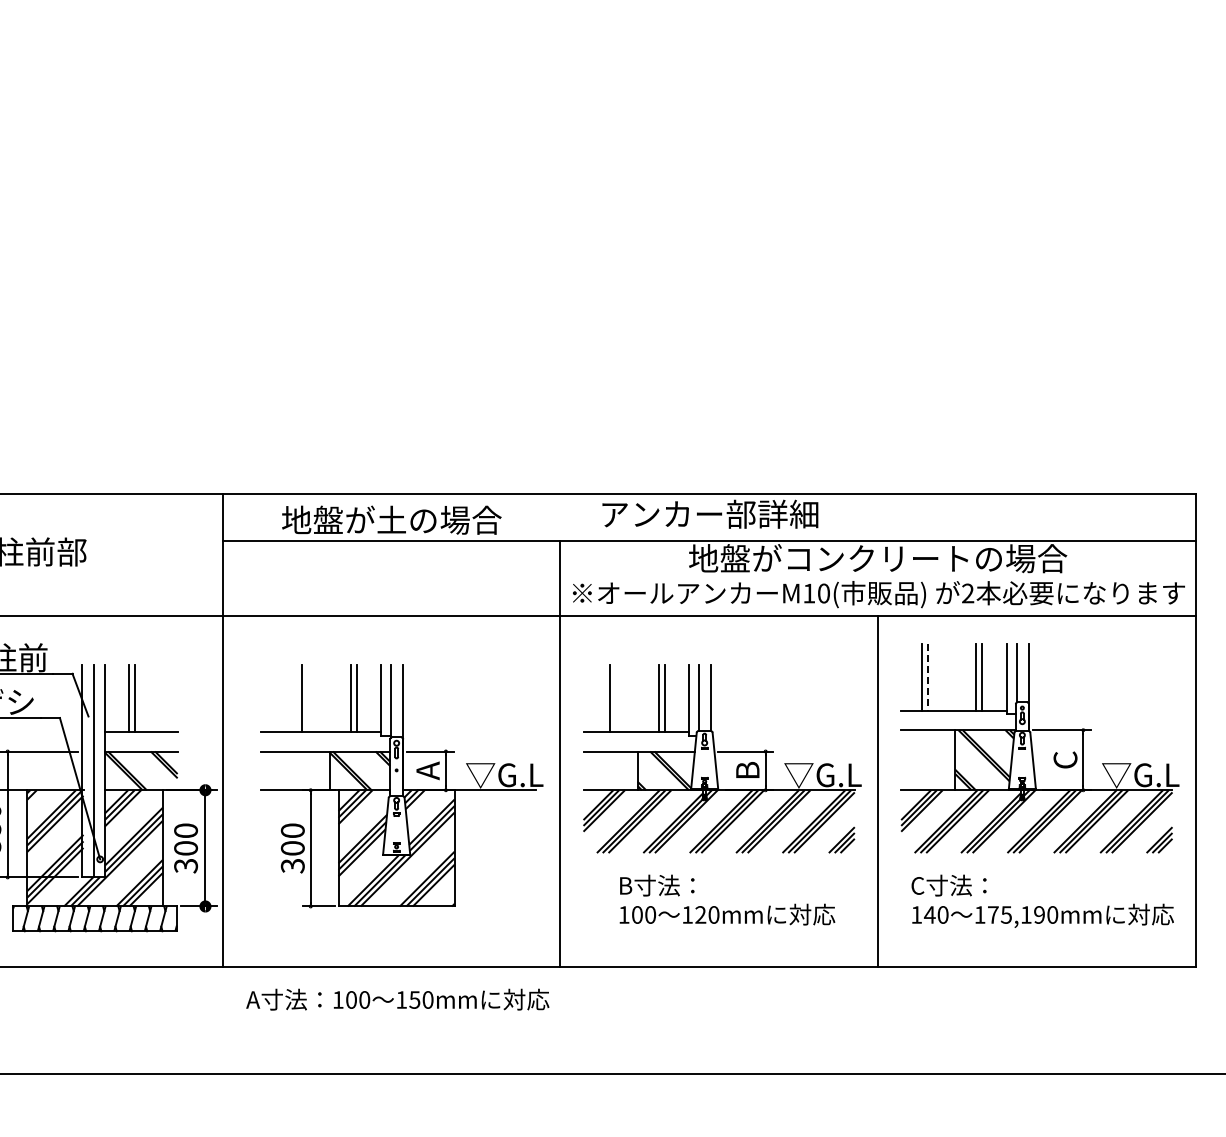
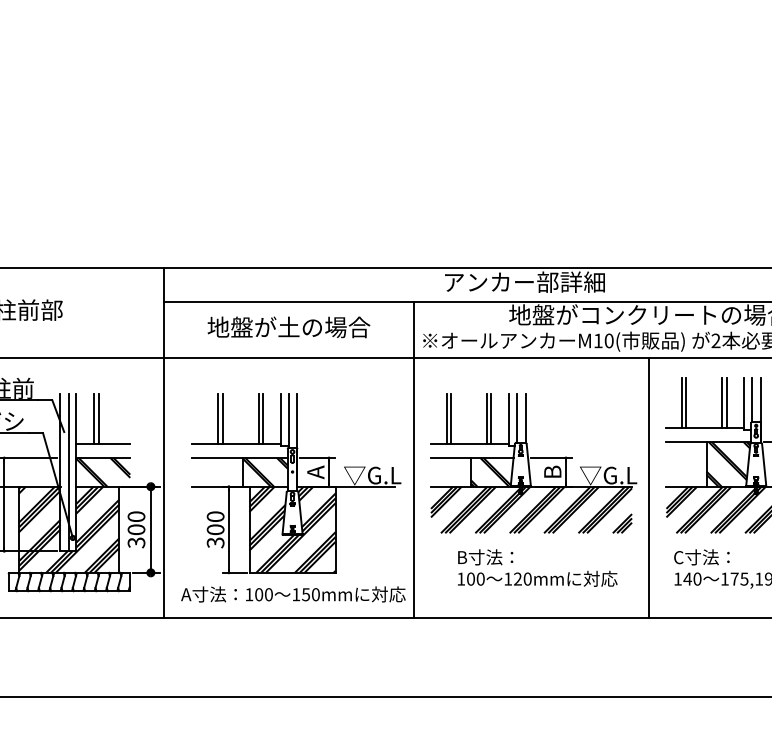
text: (391, 519) -> (288, 326), moved
line: (928, 677) -> (686, 403), dashed -> solid
line: (296, 698) -> (218, 418), added
line: (604, 698) -> (446, 418), added
text: (397, 999) -> (293, 594), moved

